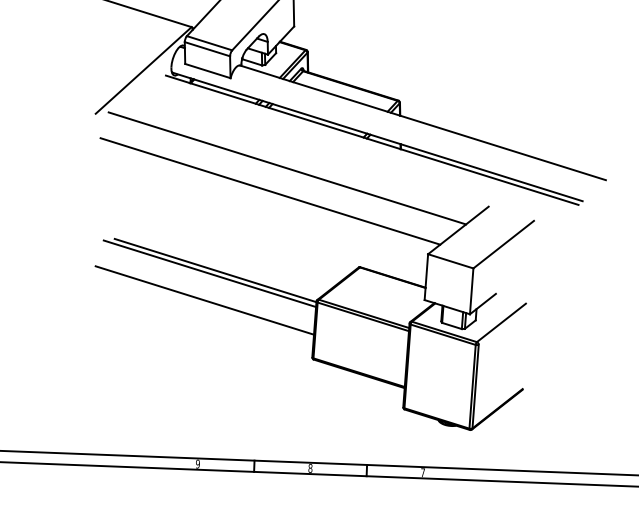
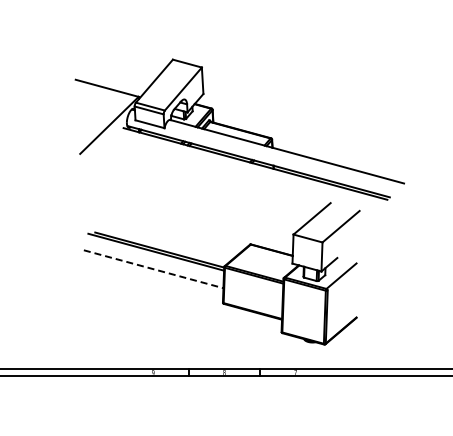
line: (287, 167) -> (202, 183), removed
line: (270, 191) -> (192, 198), removed
line: (206, 300) -> (154, 269), solid -> dashed

